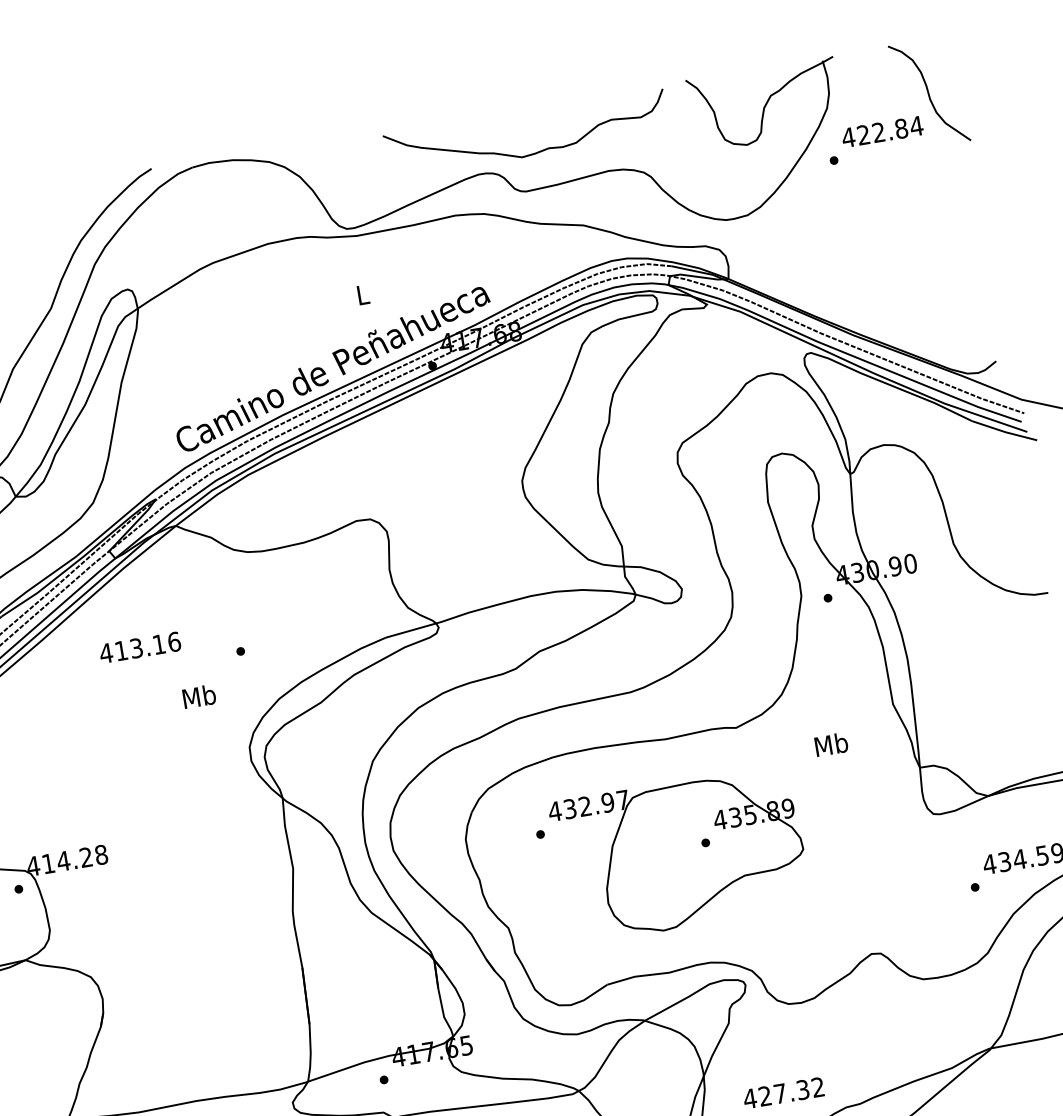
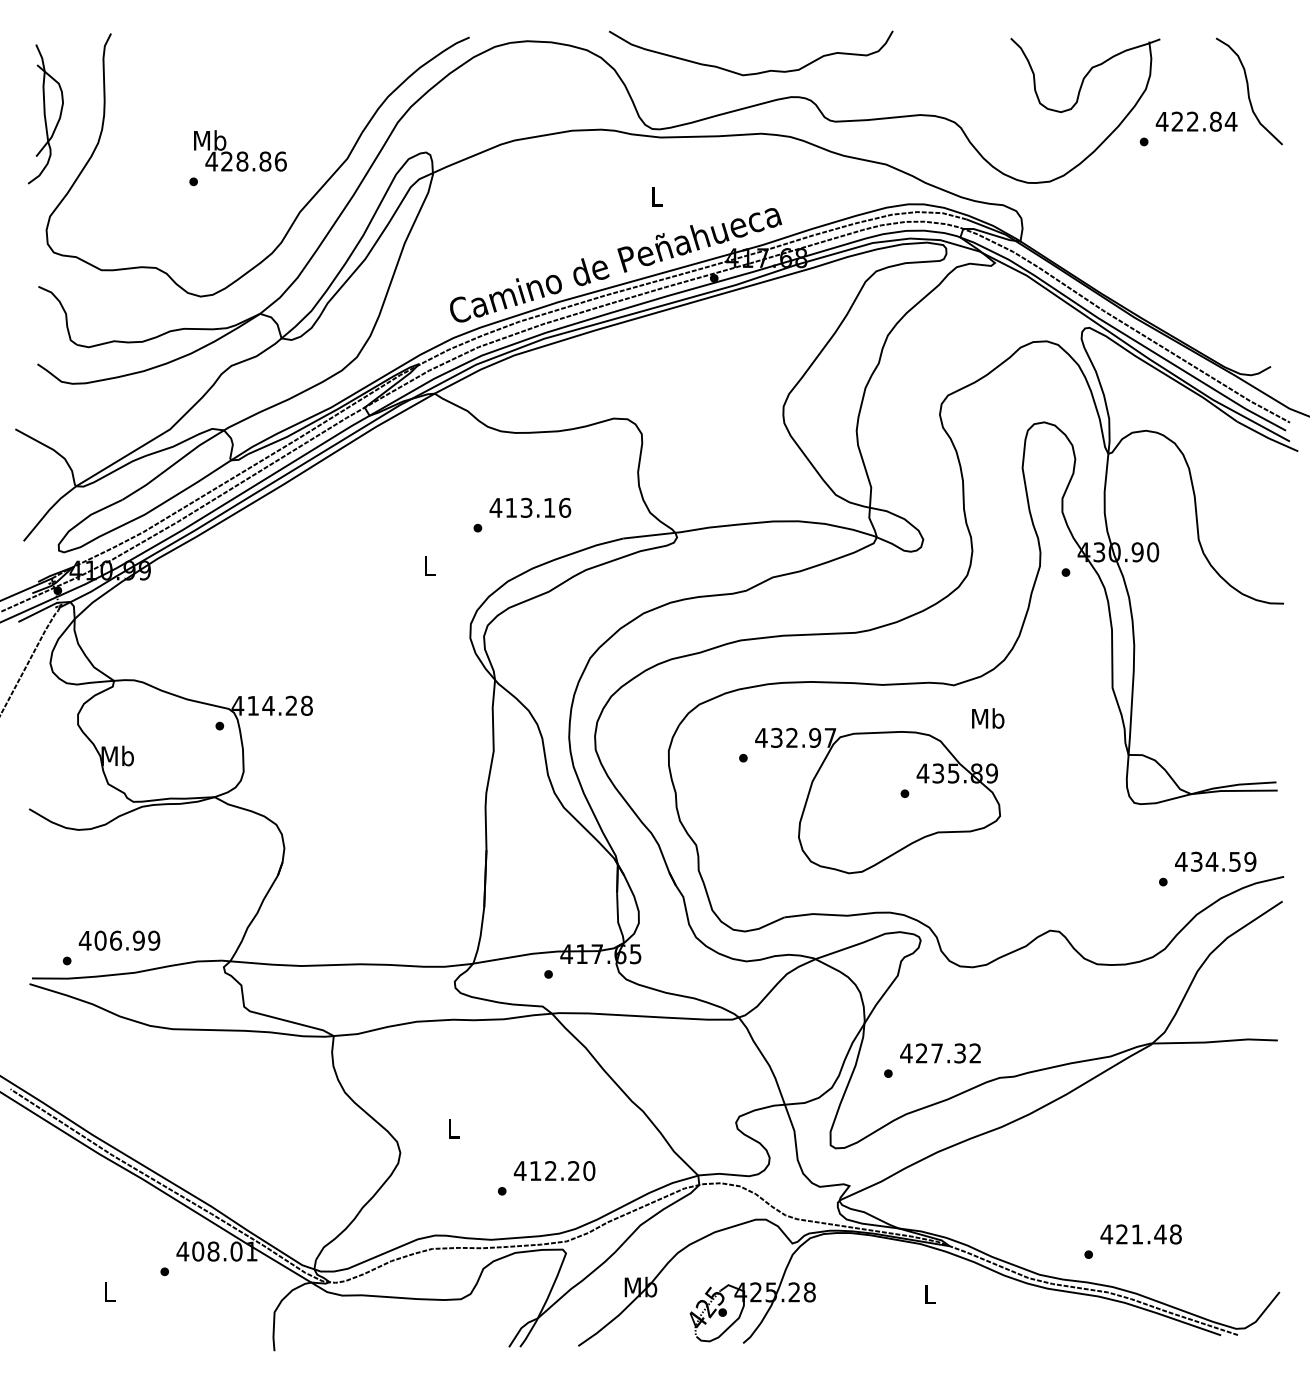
curve: (534, 152) -> (756, 72), moved
text: (140, 647) -> (530, 507), moved
text: (199, 696) -> (429, 565), Mb -> L
text: (831, 744) -> (988, 718), moved

